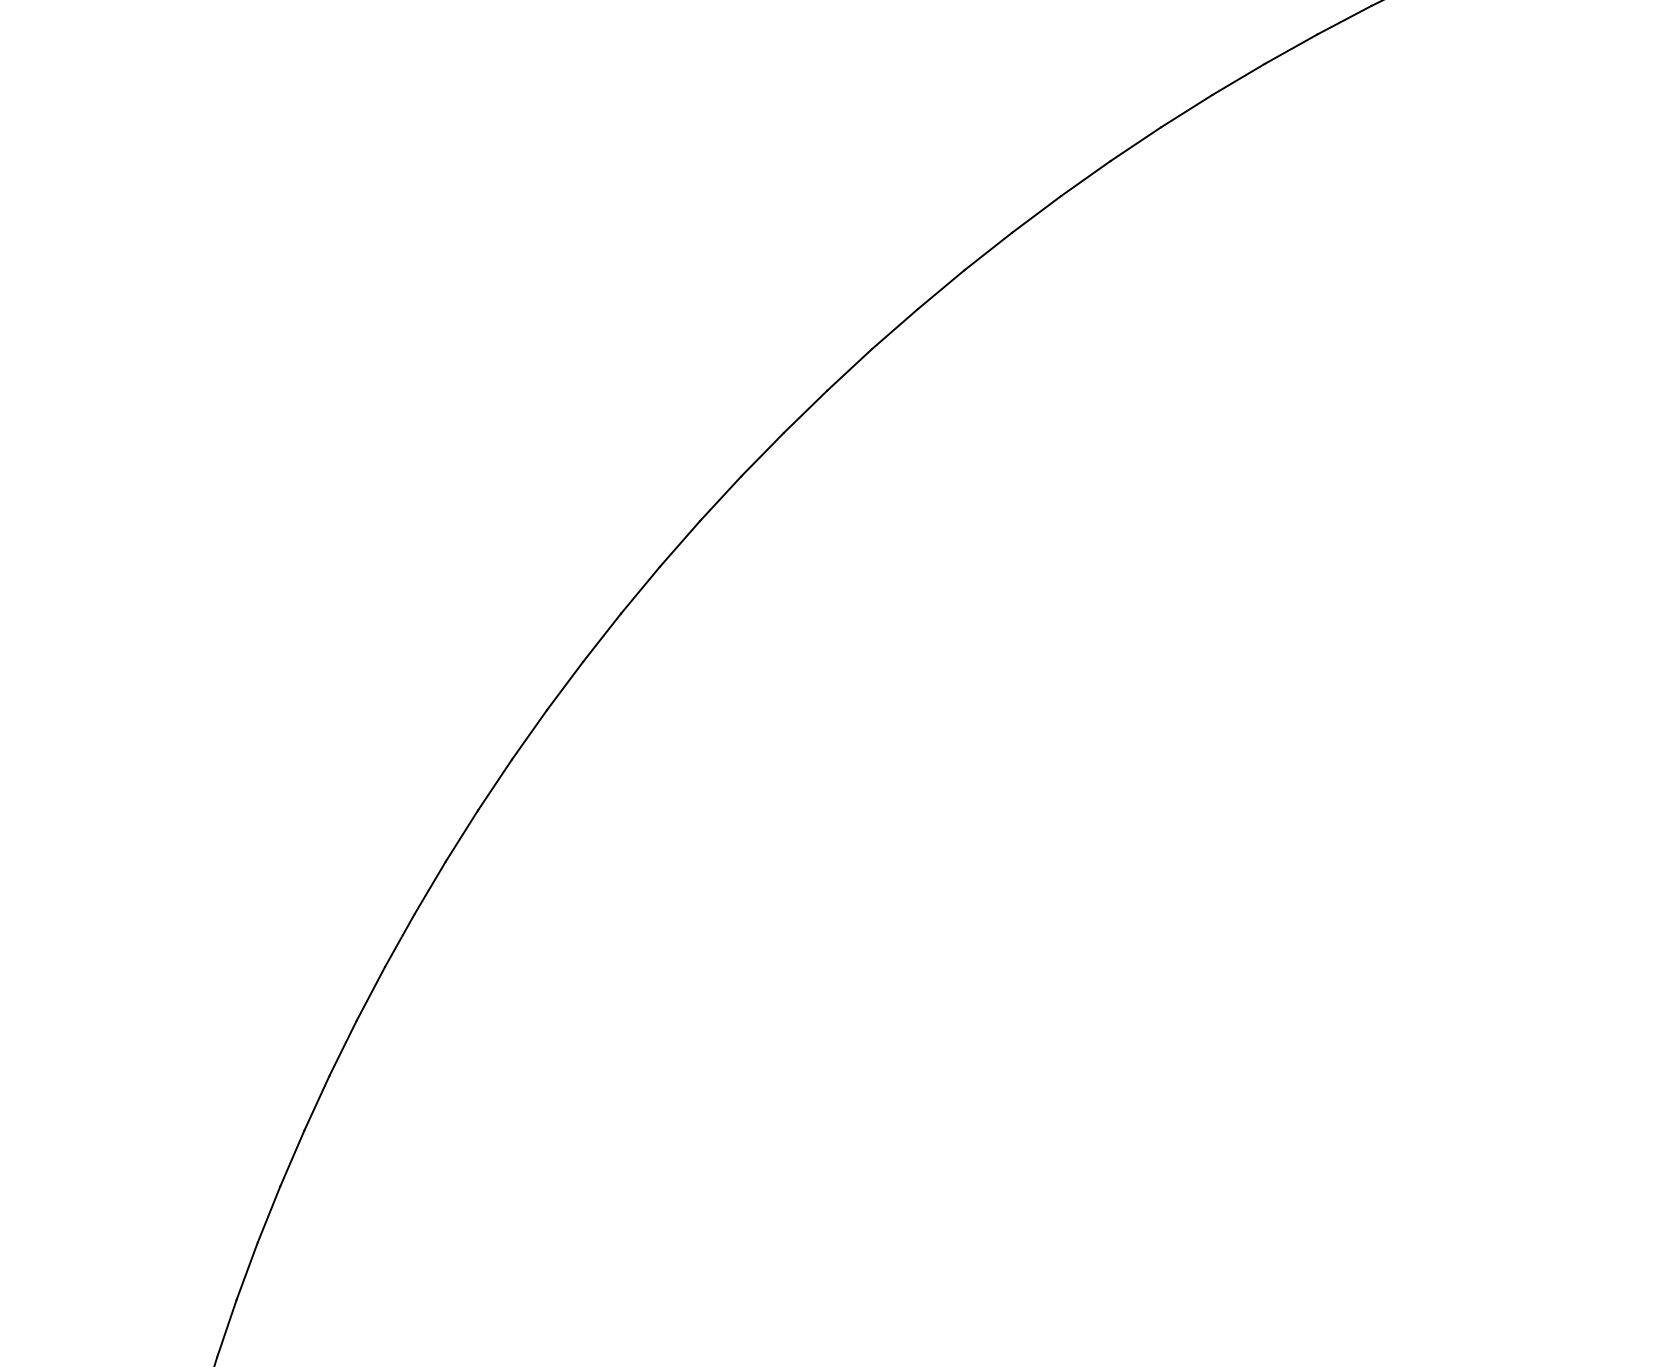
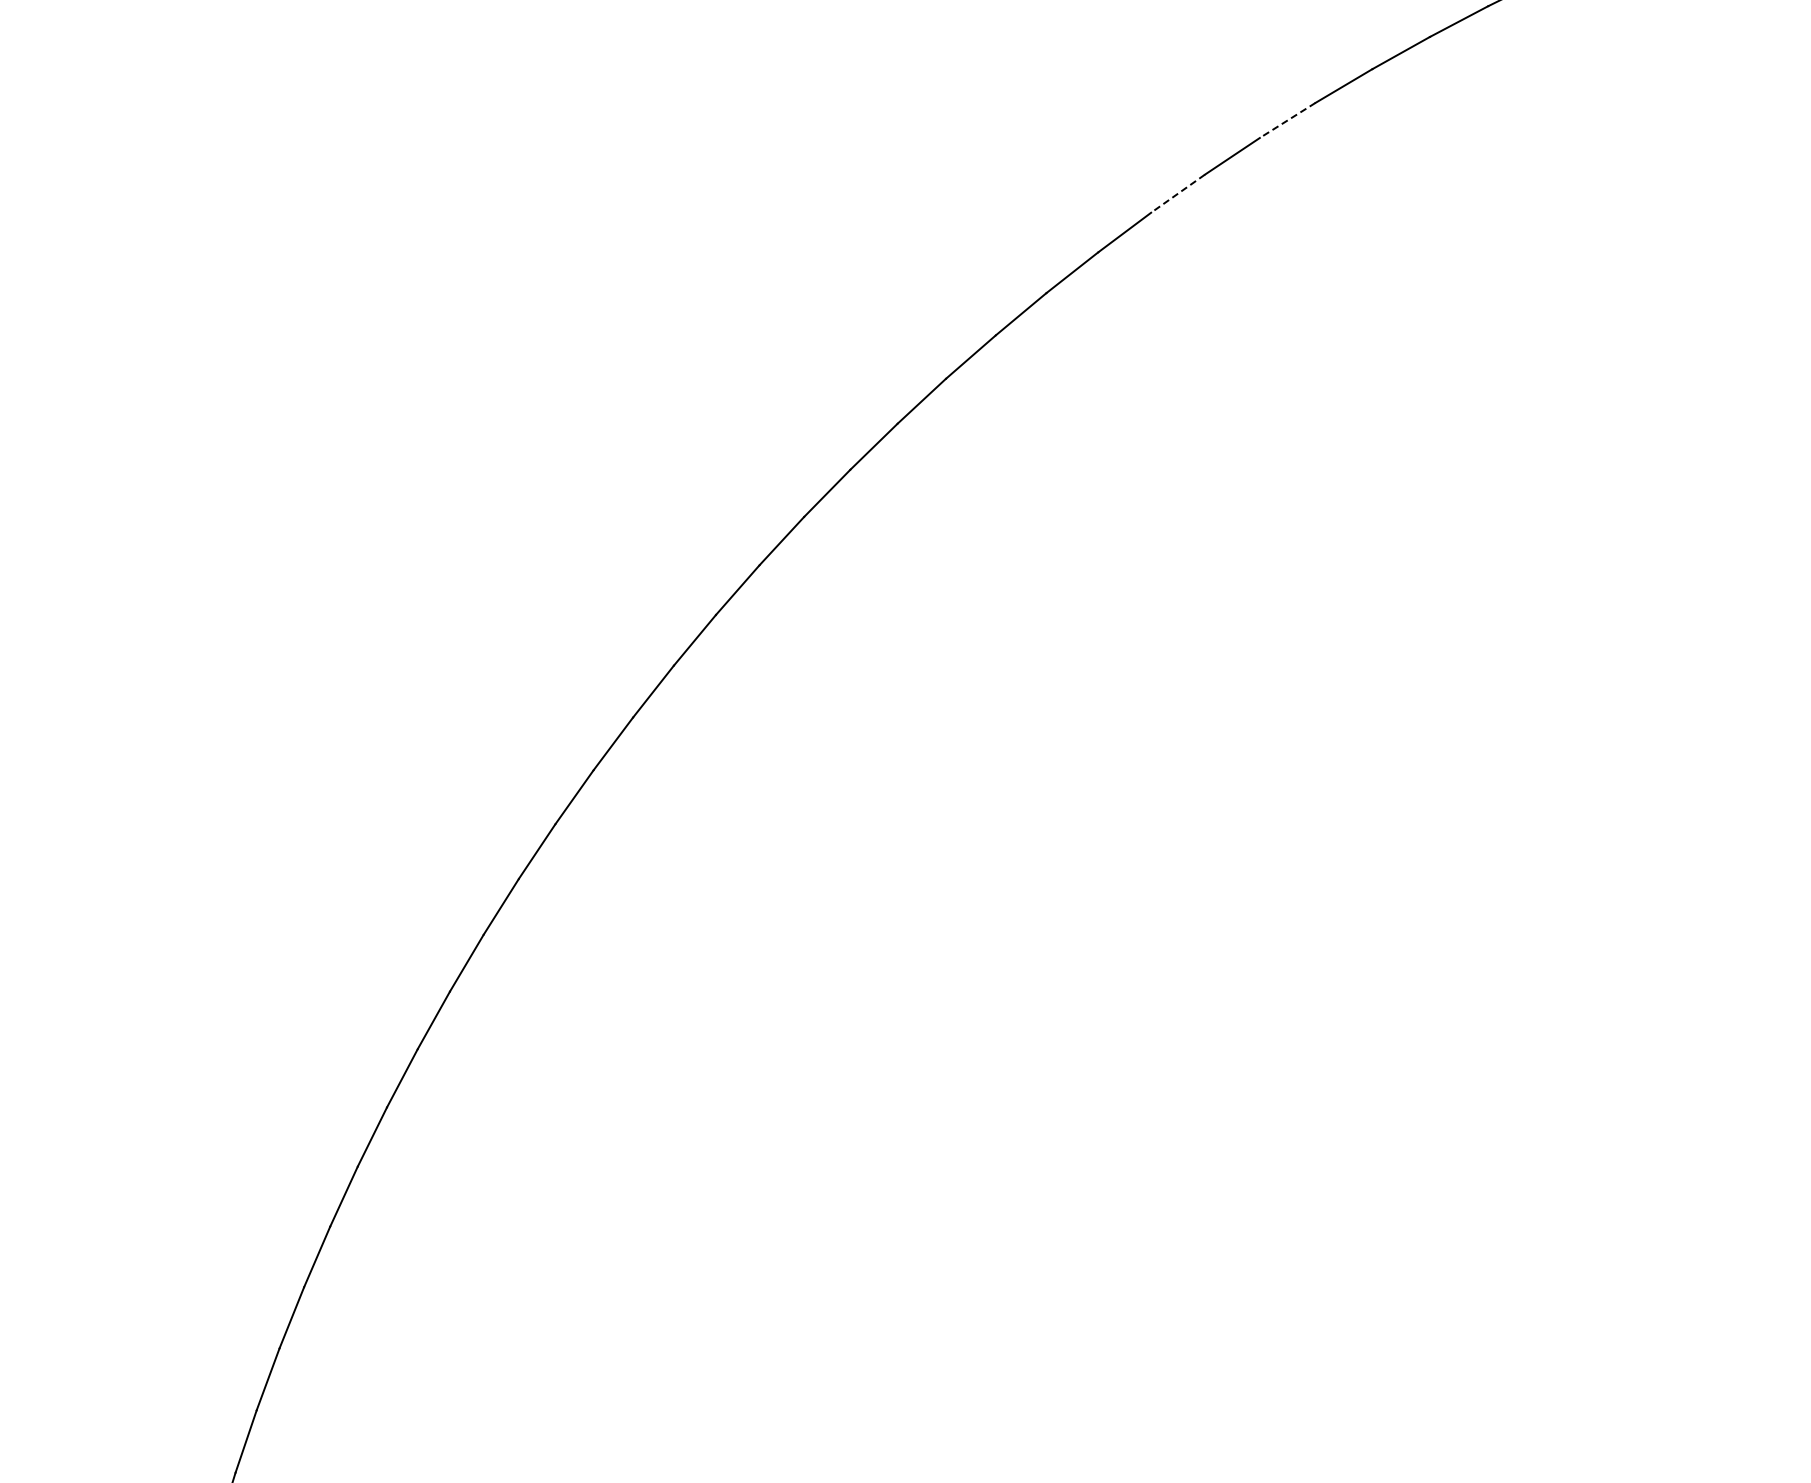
line: (1186, 111) -> (1287, 120), solid -> dashed
line: (1086, 178) -> (1178, 193), solid -> dashed

